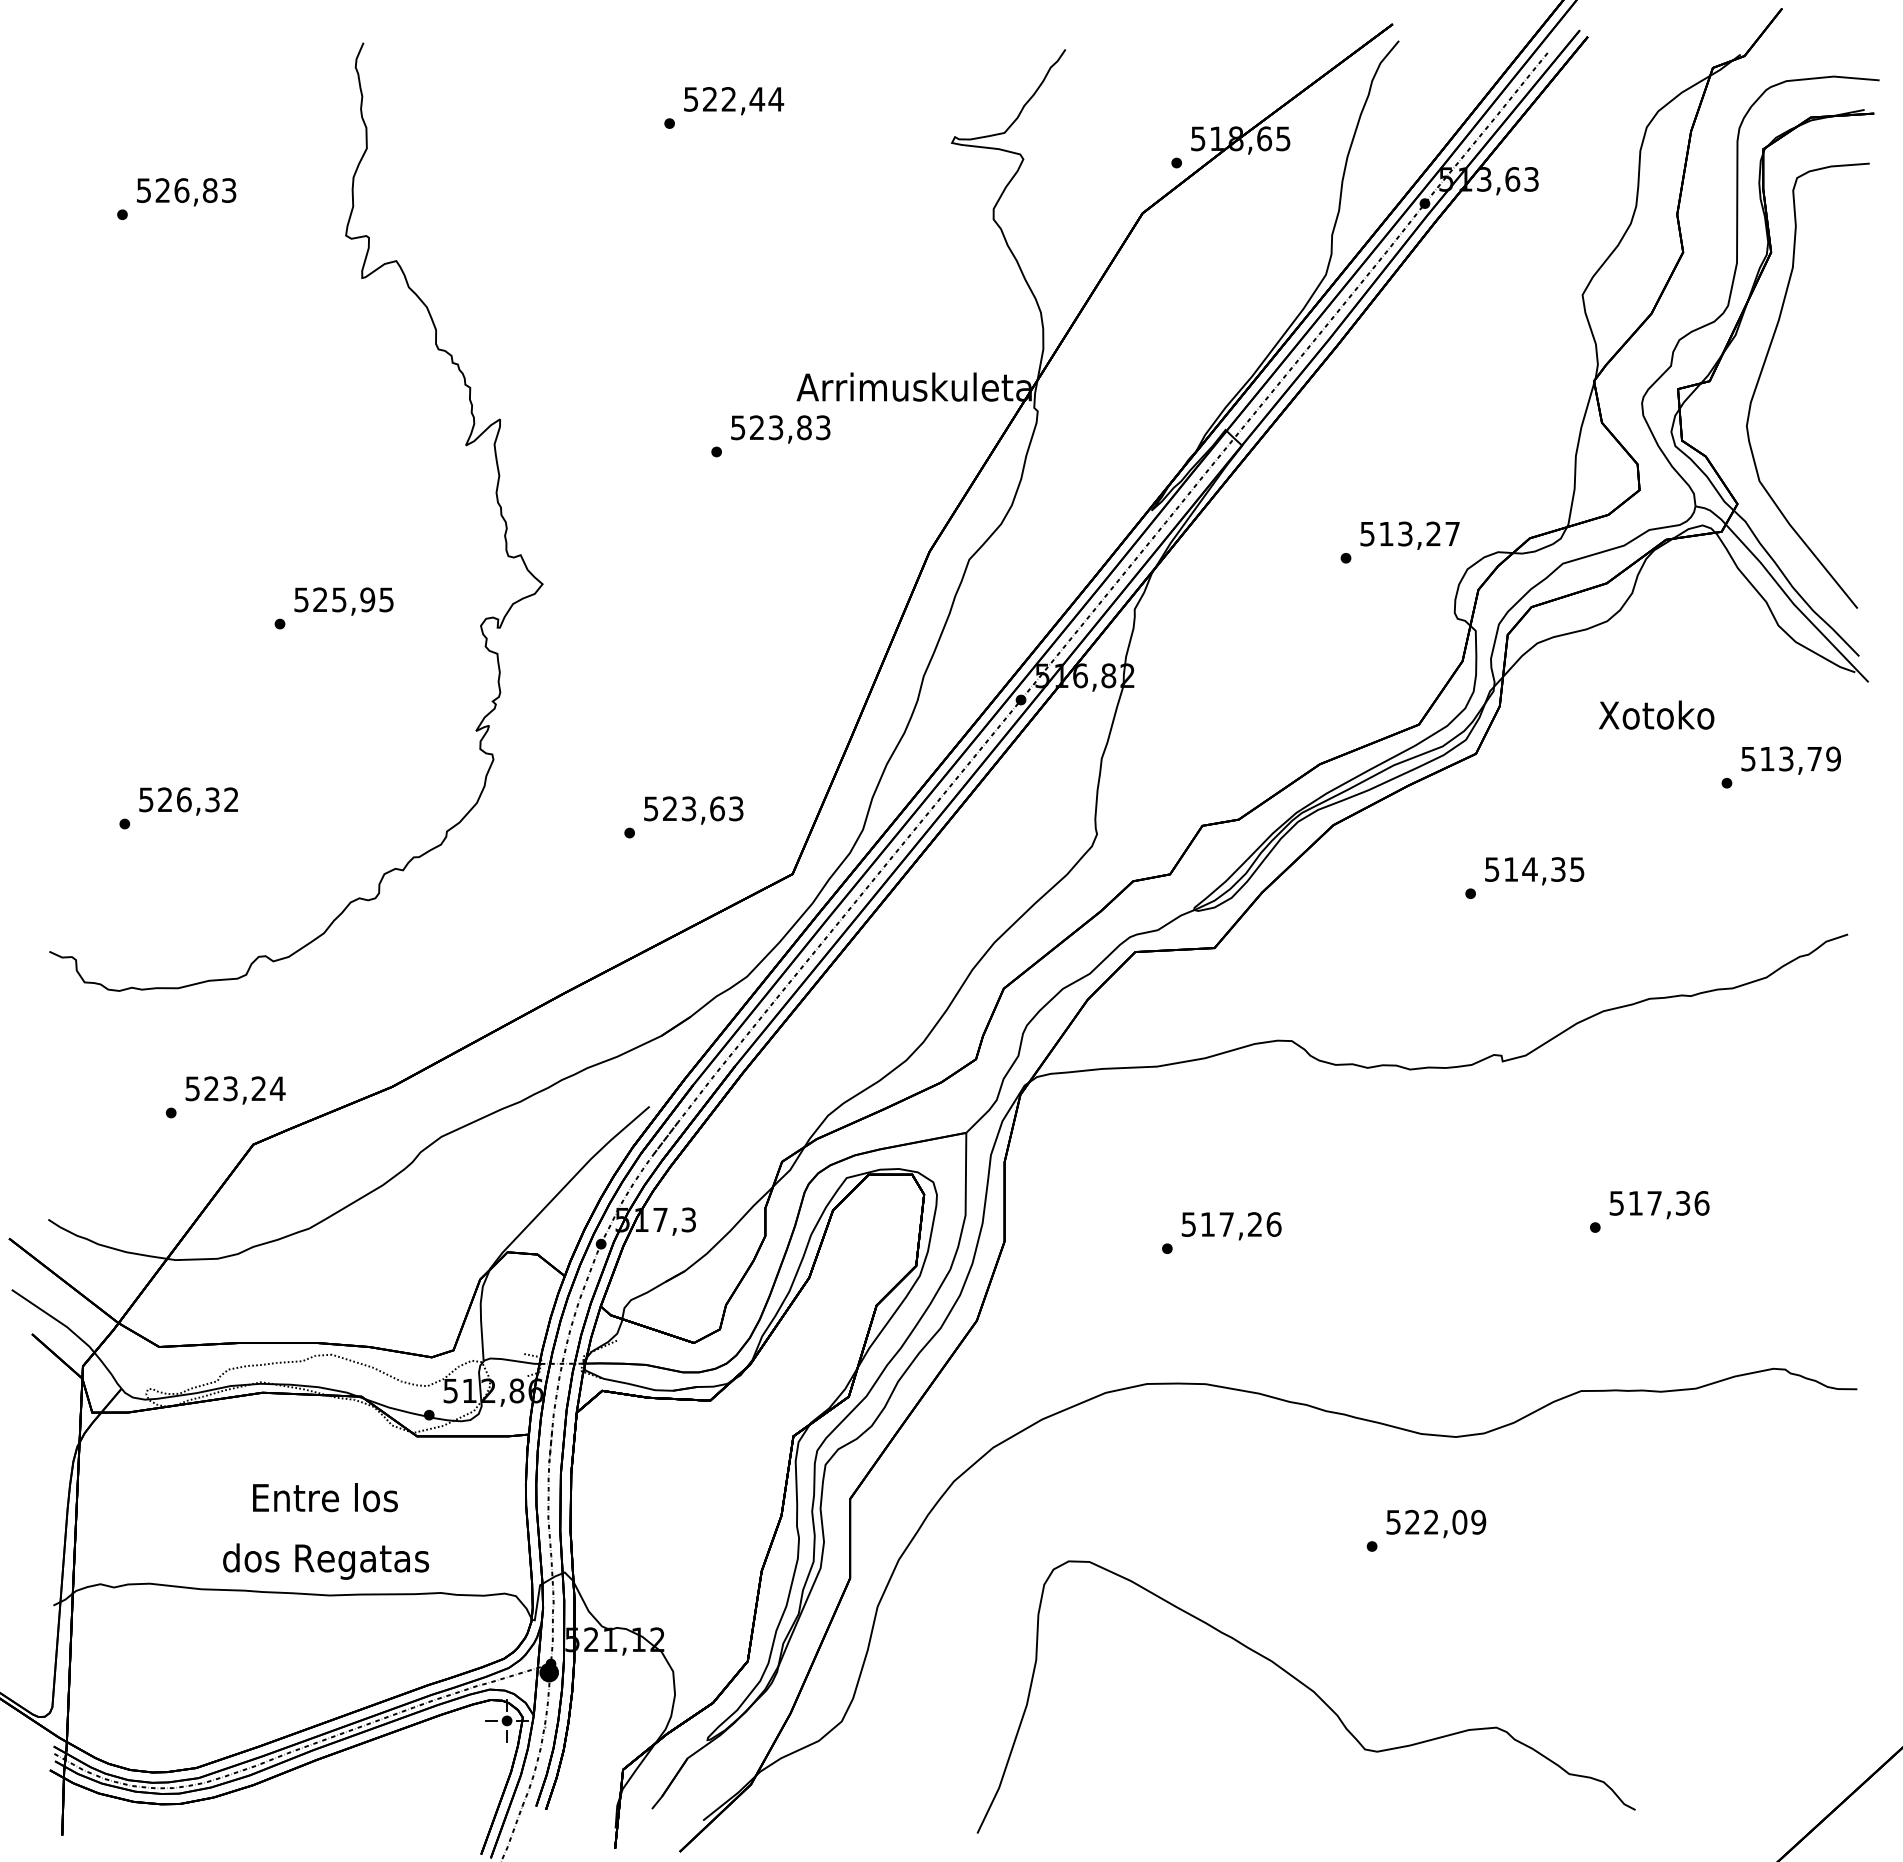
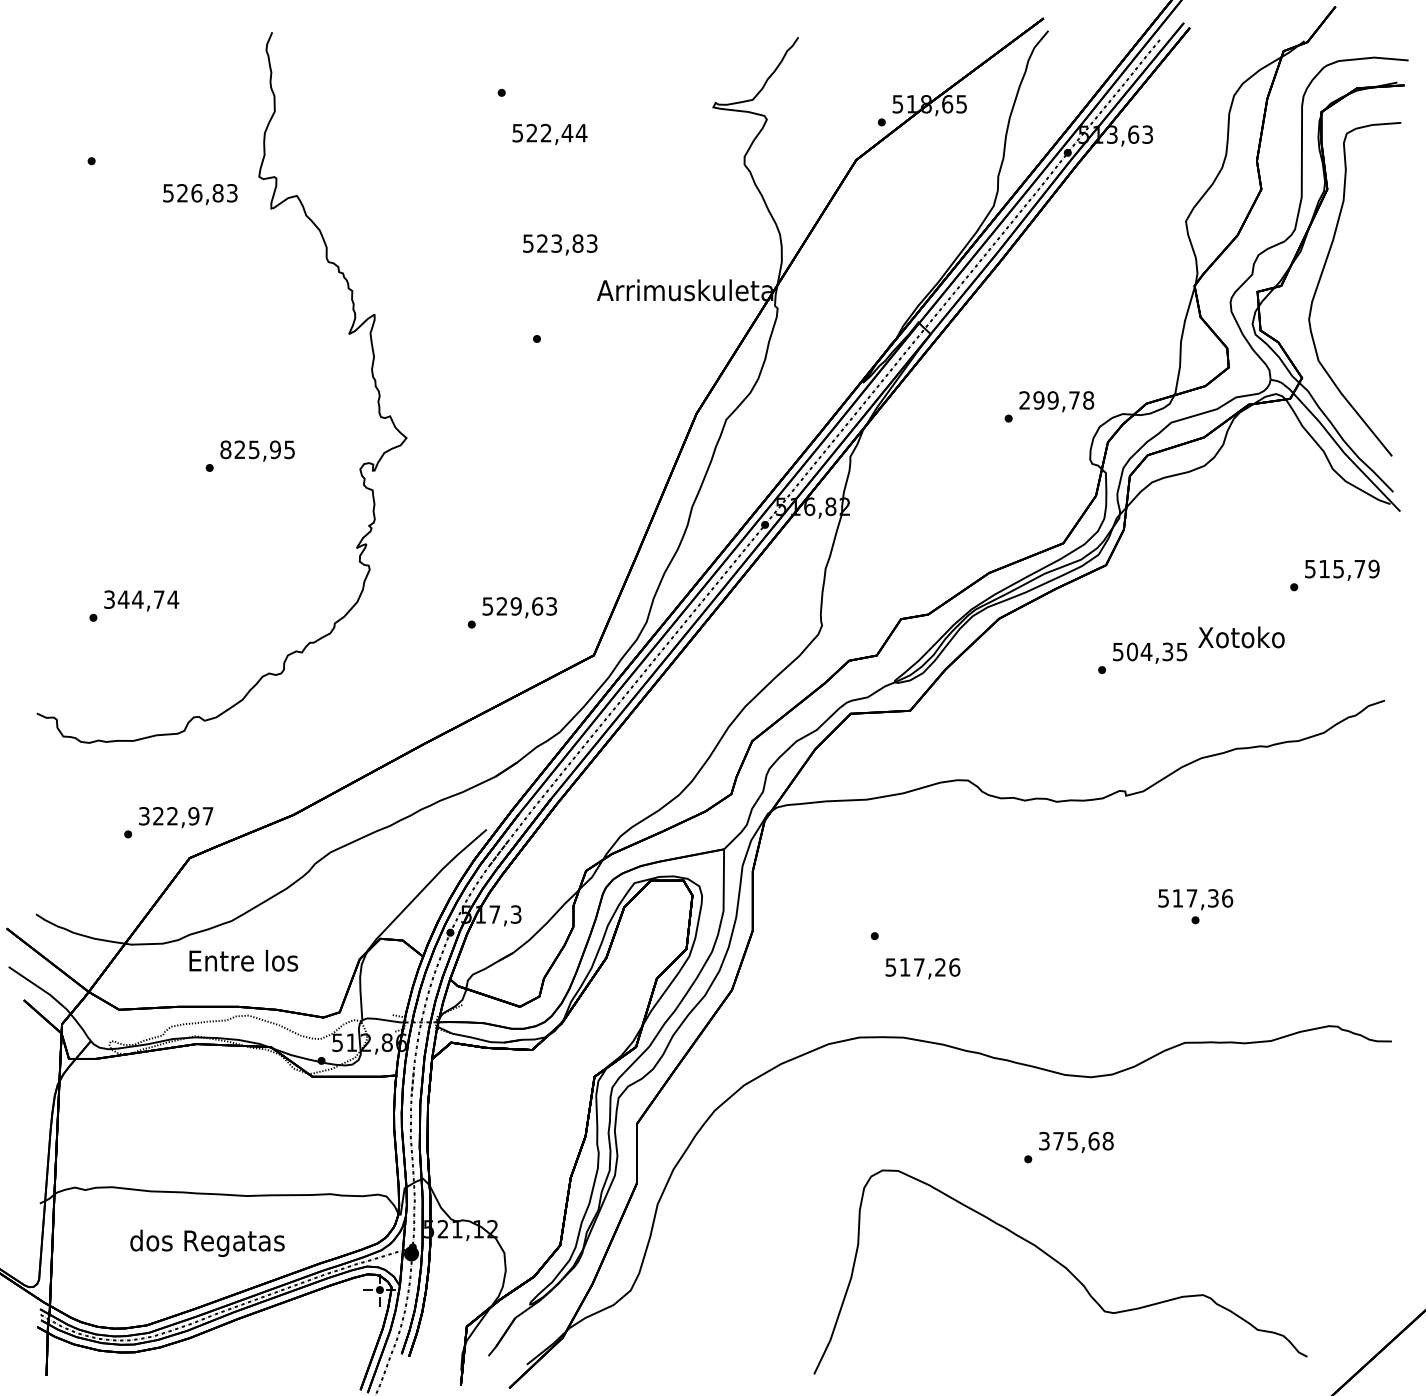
text: (734, 101) -> (550, 134), moved
text: (186, 192) -> (200, 194), moved
text: (780, 429) -> (560, 244), moved
text: (1410, 533) -> (1057, 400), 513,27 -> 299,78
text: (301, 599) -> (225, 449), 525,95 -> 825,95
text: (1656, 714) -> (1241, 636), moved
text: (1786, 758) -> (1338, 568), 513,79 -> 515,79
text: (189, 799) -> (141, 599), 526,32 -> 344,74
text: (688, 808) -> (515, 606), 523,63 -> 529,63
text: (1510, 869) -> (1131, 651), 514,35 -> 504,35
text: (235, 1088) -> (176, 816), 523,24 -> 322,97
text: (1659, 1205) -> (1195, 899), moved
text: (1231, 1226) -> (922, 968), moved
text: (325, 1497) -> (243, 960), moved
text: (1436, 1521) -> (1076, 1140), 522,09 -> 375,68
text: (326, 1561) -> (207, 1243), moved
curve: (1308, 1689) -> (1062, 1266), moved

